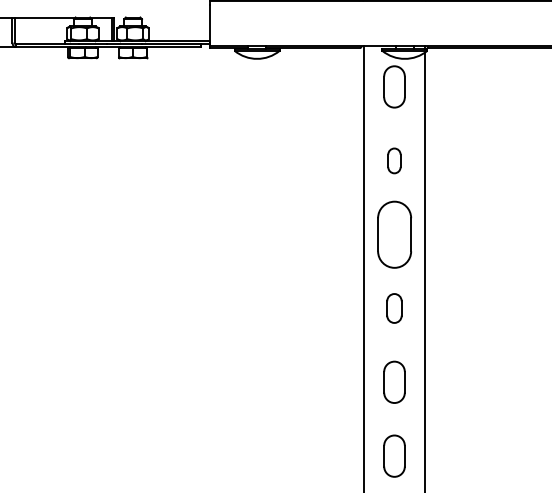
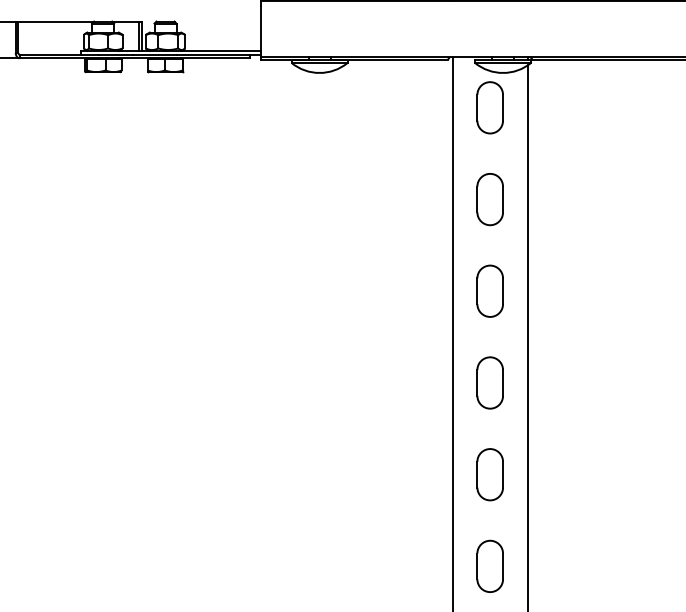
part: (393, 160) -> (489, 199), size x1.67
part: (393, 234) -> (489, 290), size x0.62
part: (393, 308) -> (489, 382), size x1.43

